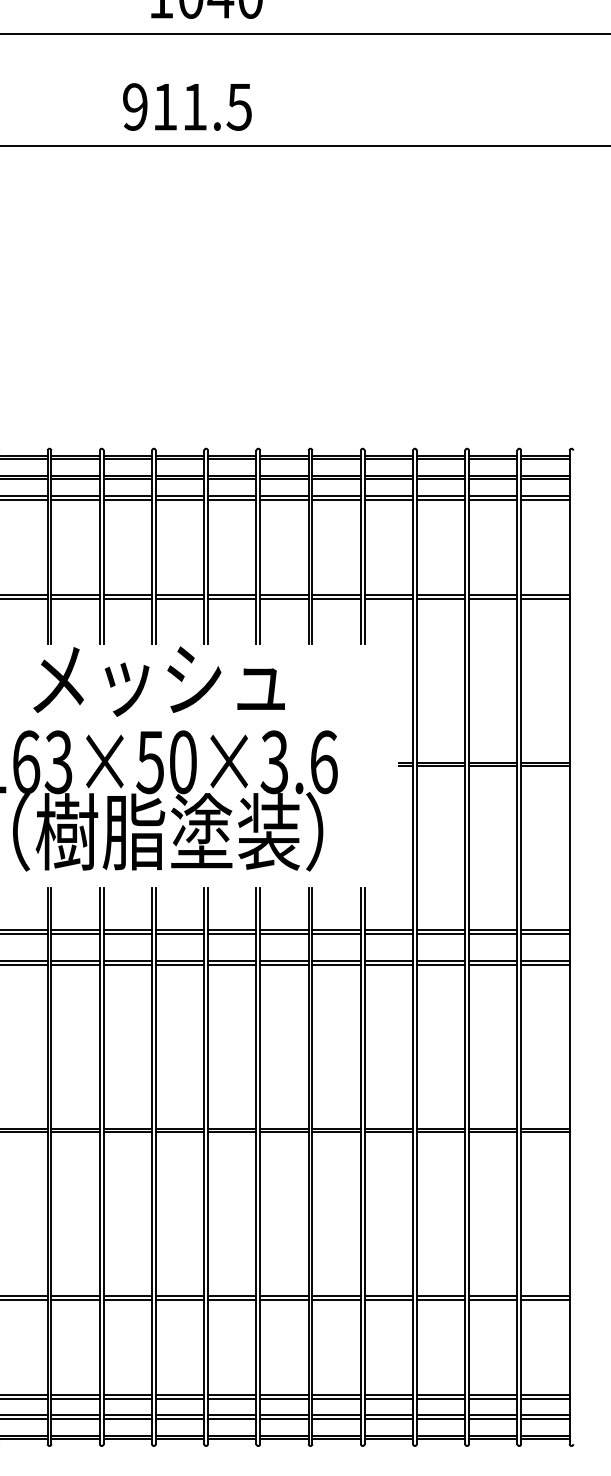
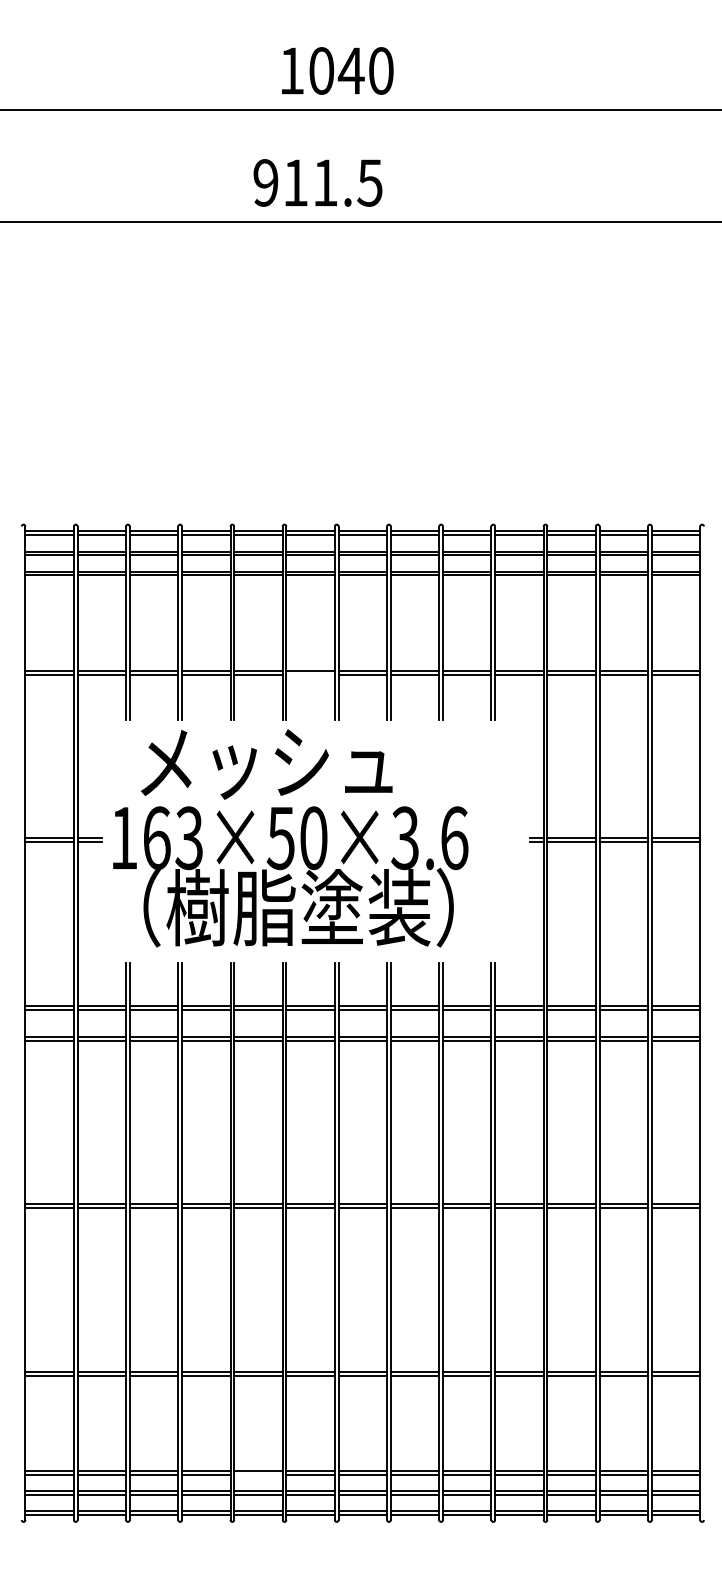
line: (179, 598) -> (310, 674), removed
text: (158, 681) -> (266, 764), moved
line: (127, 1398) -> (258, 1474), removed

